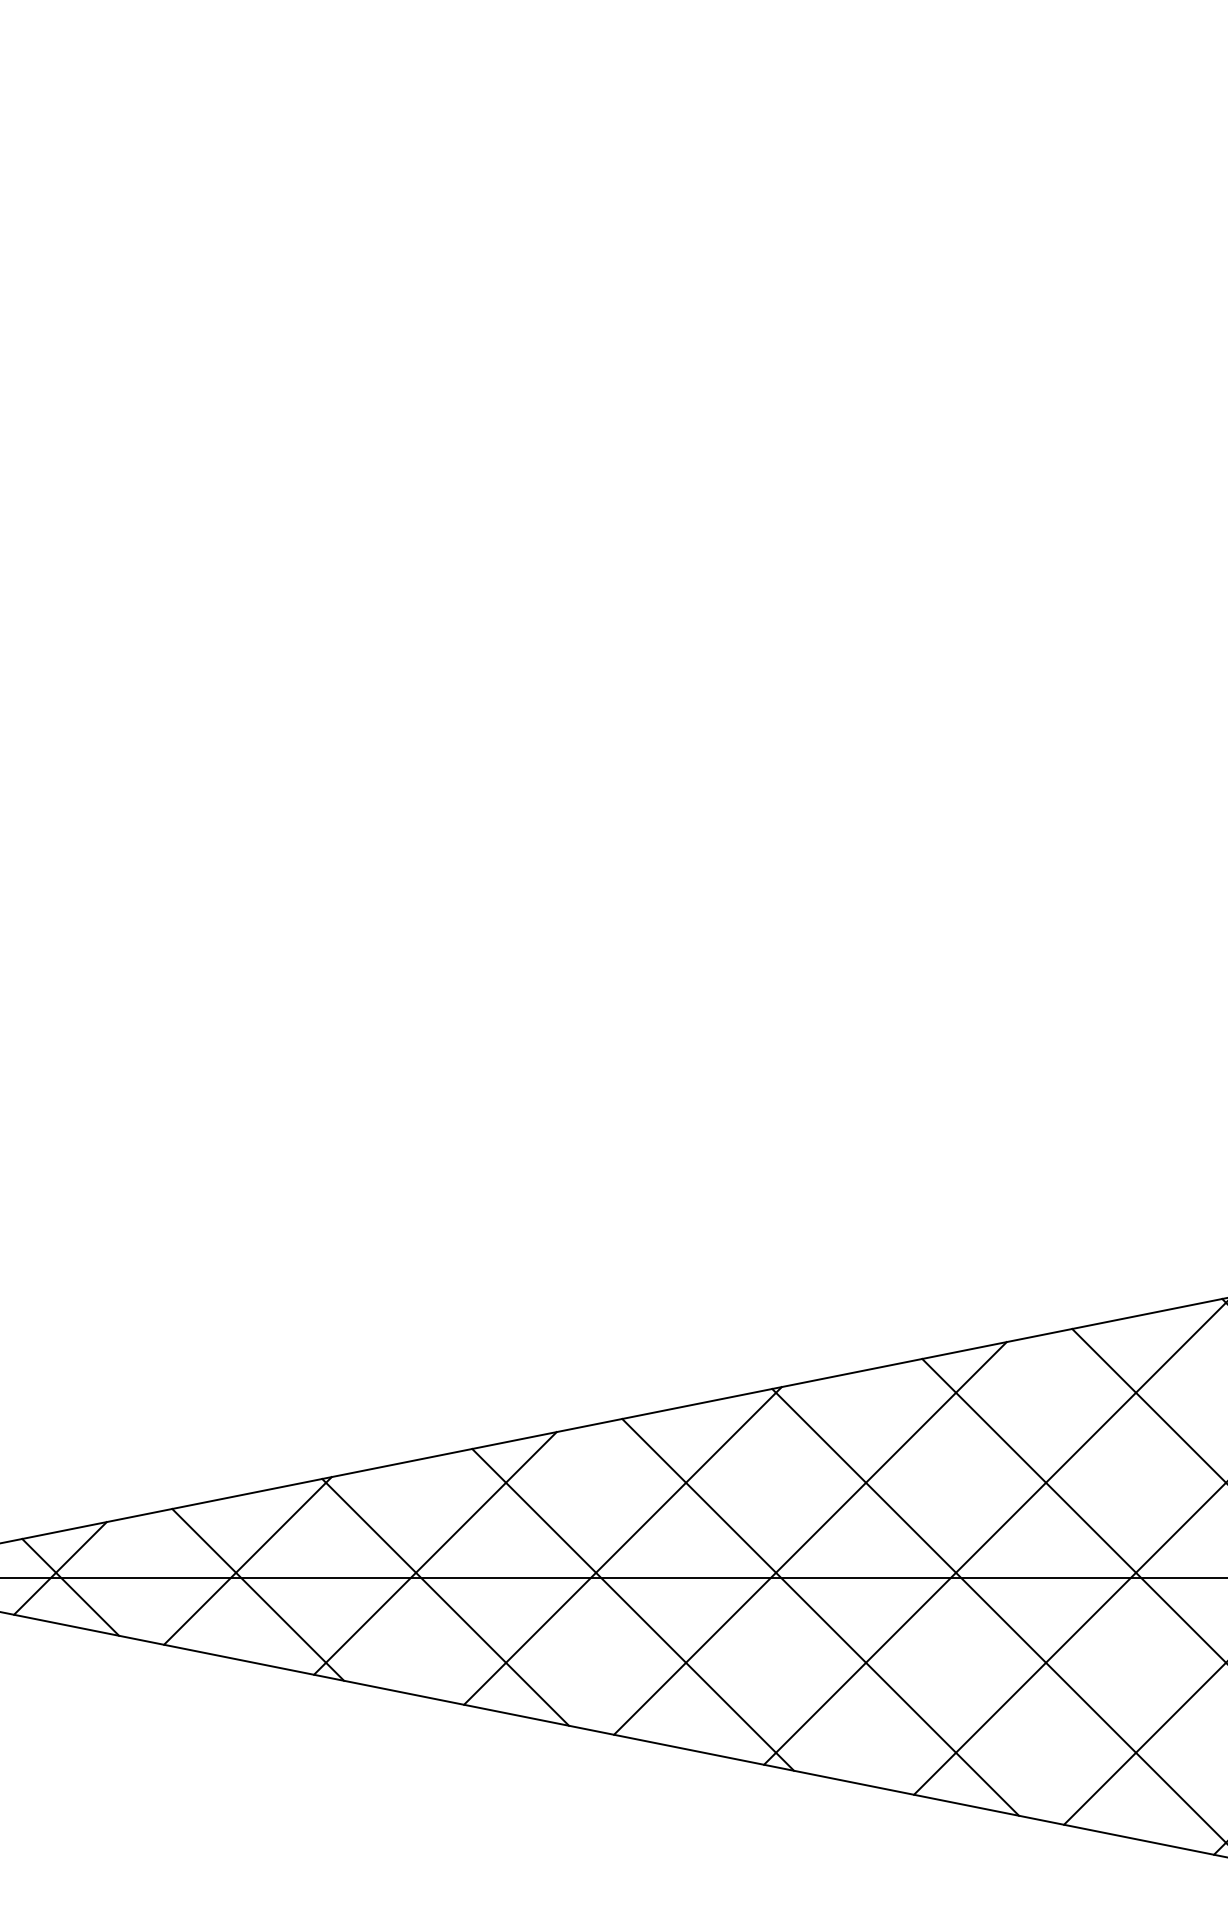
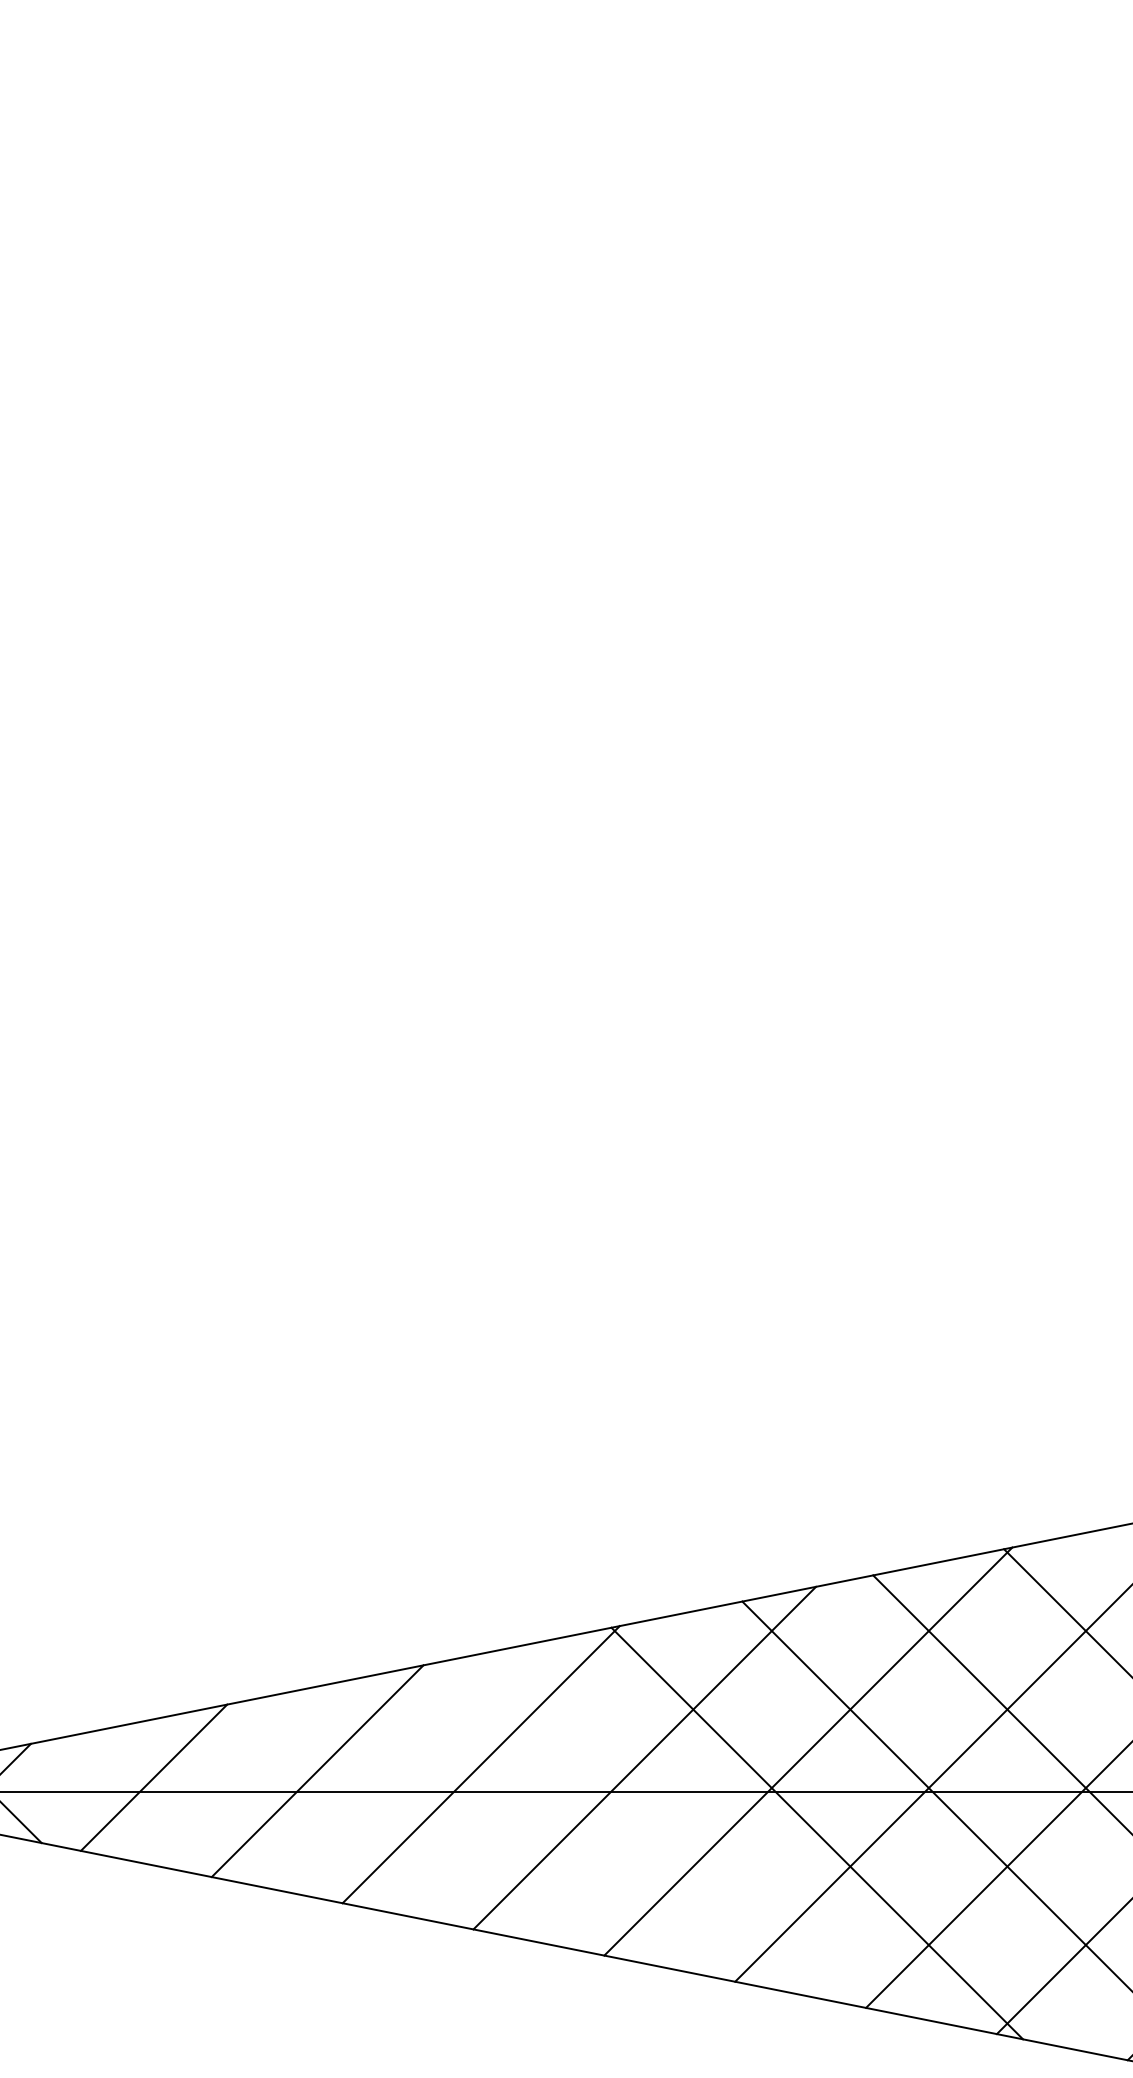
line: (257, 1595) -> (162, 1807), removed
line: (445, 1601) -> (326, 1813), removed
line: (632, 1609) -> (489, 1820), removed
line: (820, 1616) -> (653, 1826), removed

